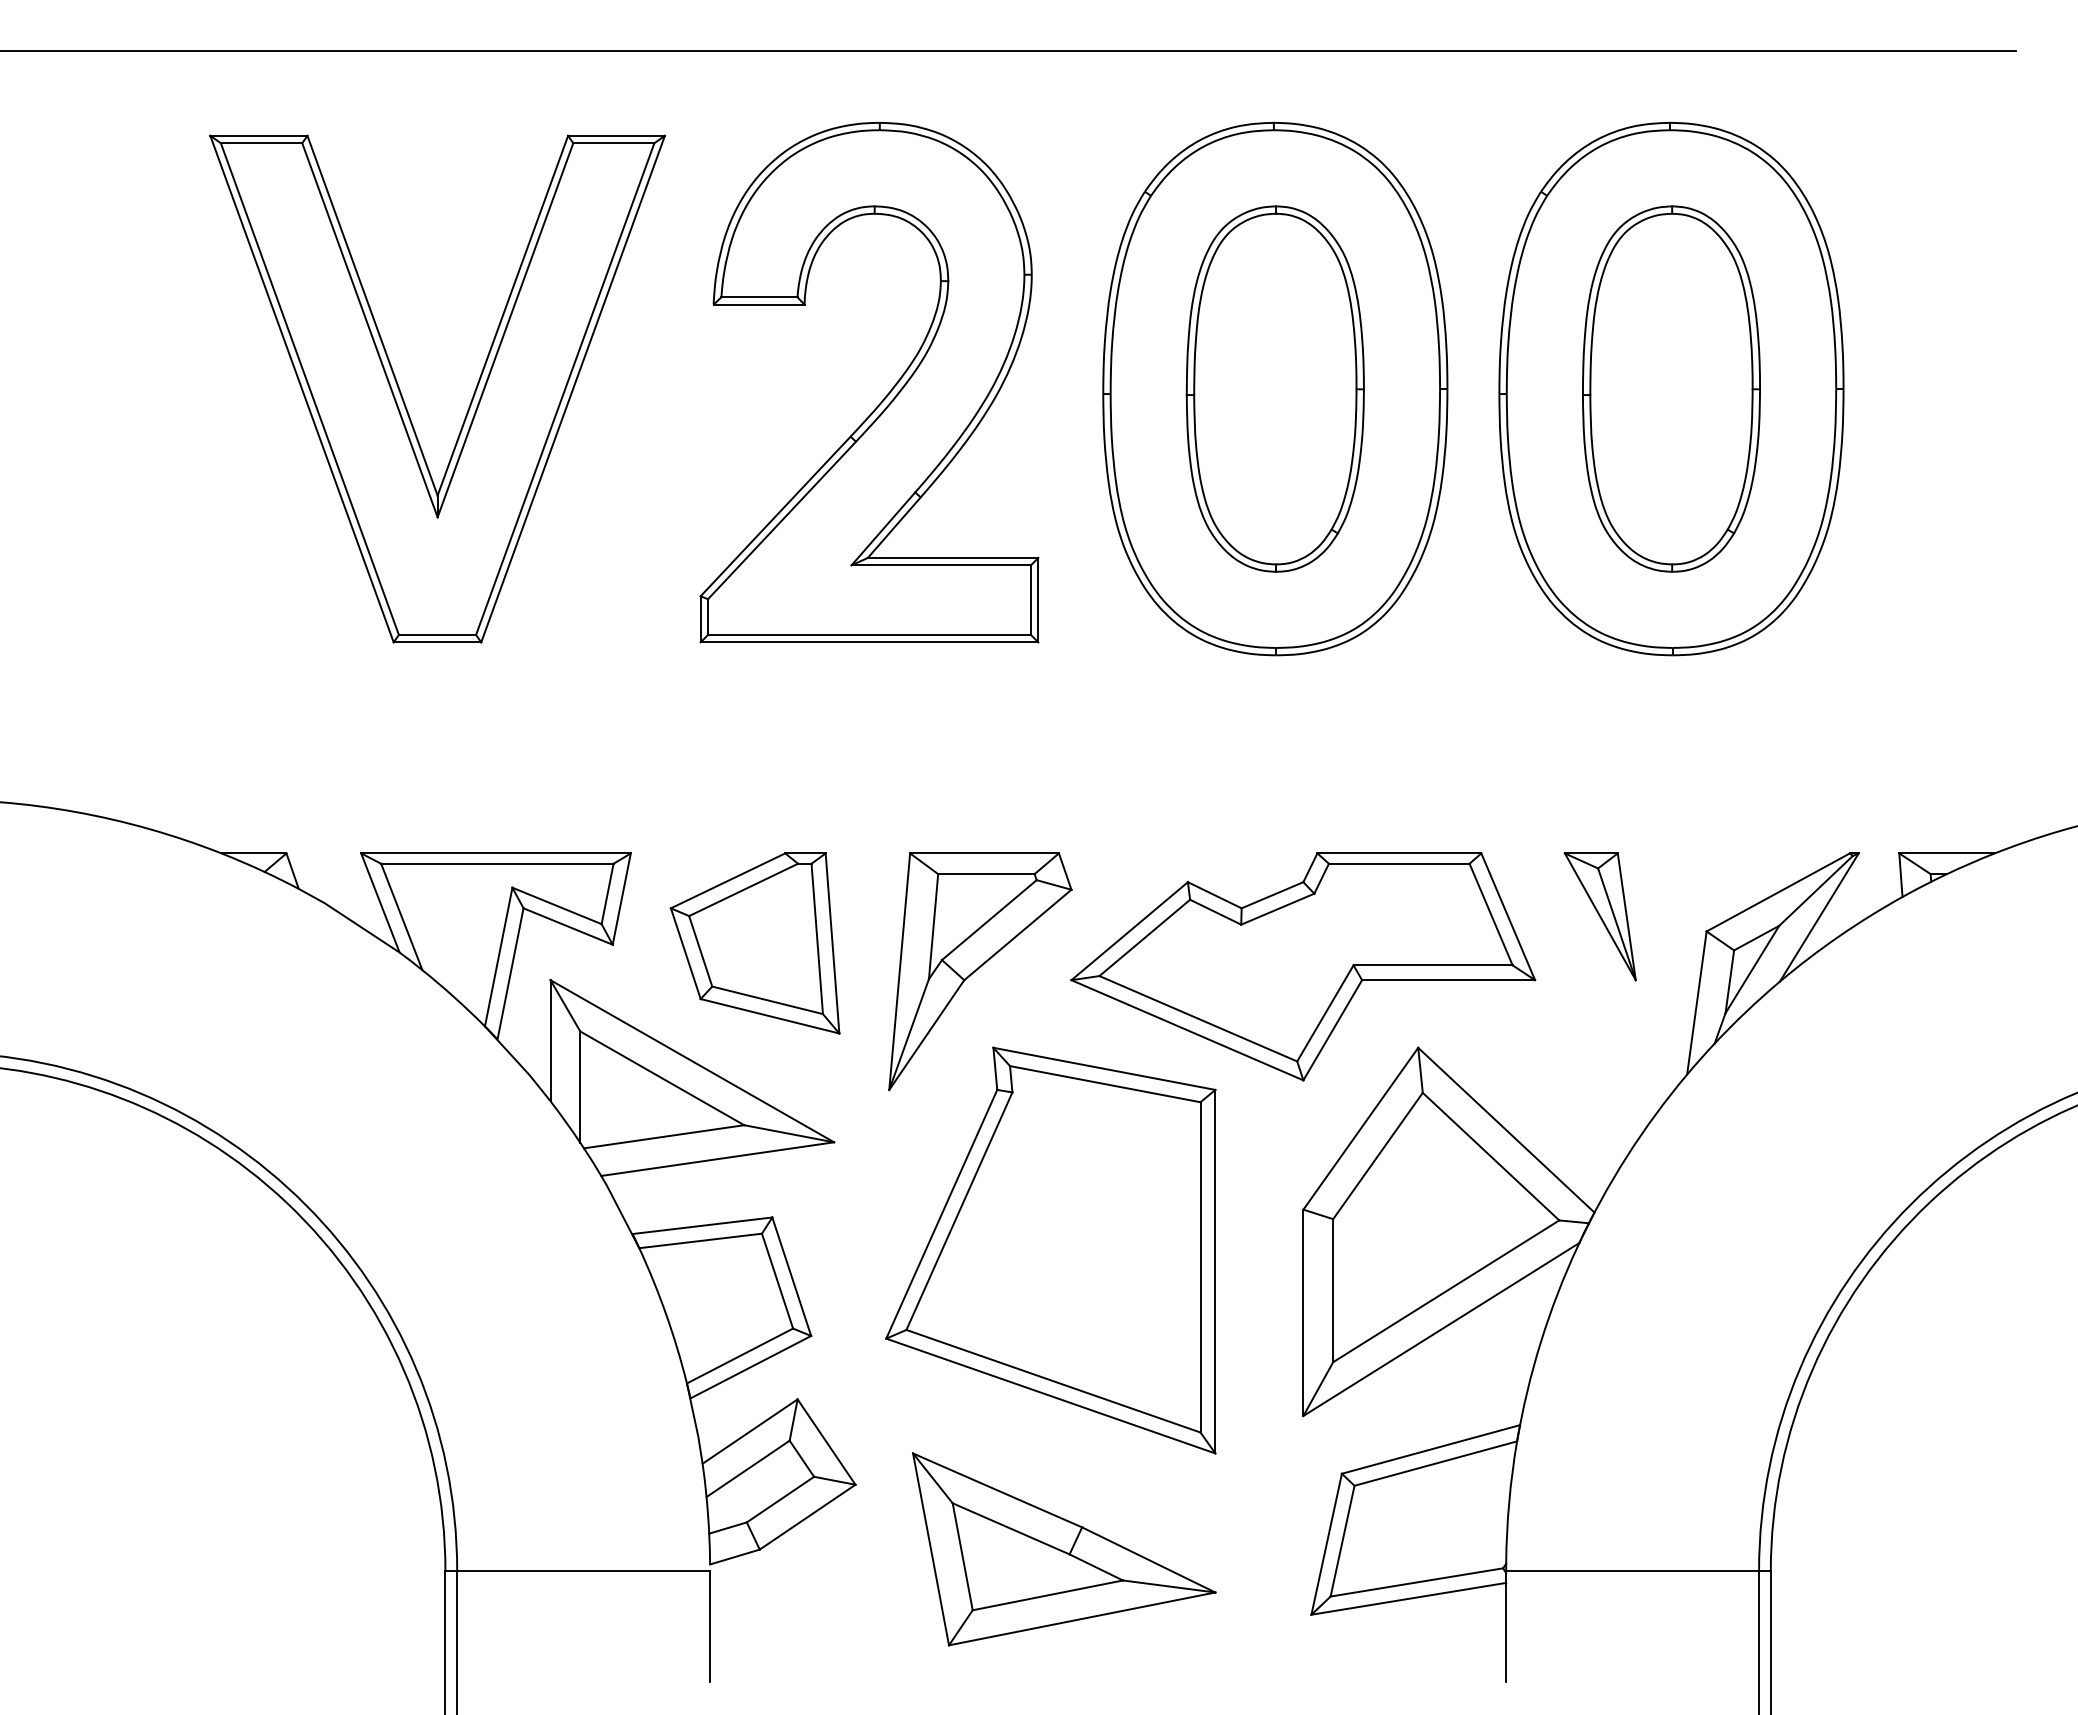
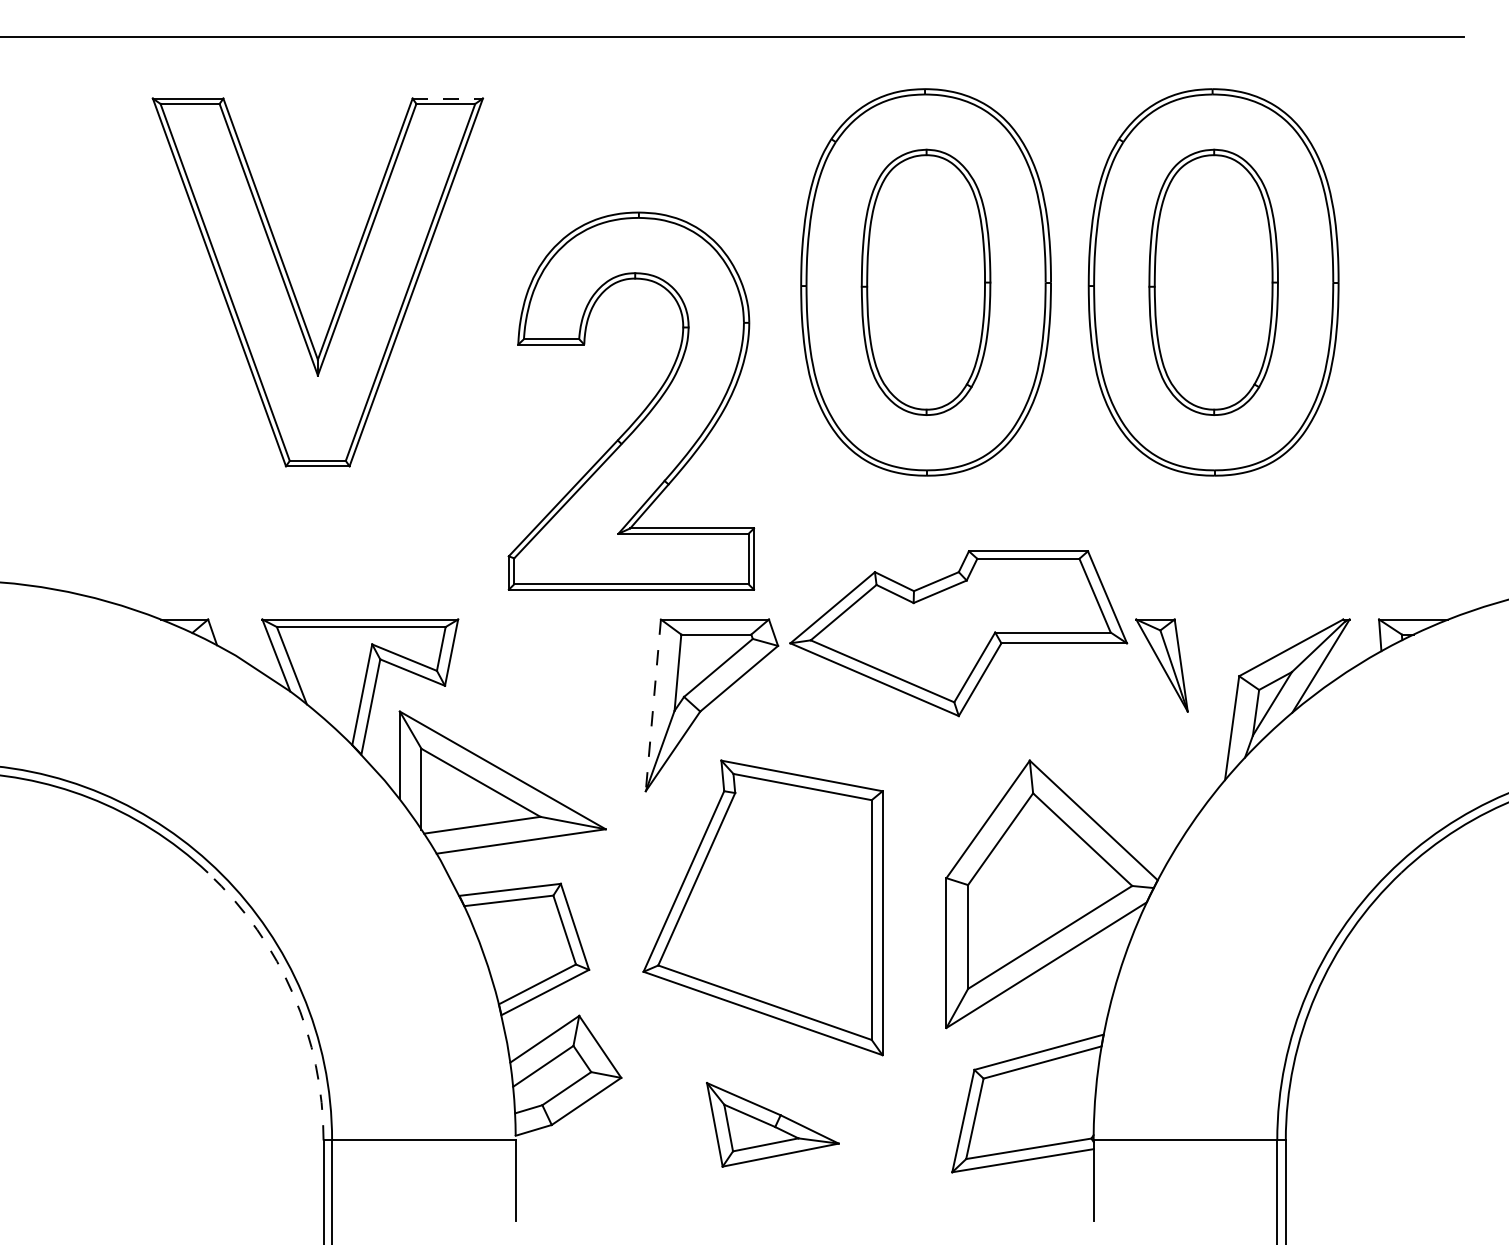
line: (617, 135) -> (448, 98), solid -> dashed
part: (887, 393) -> (644, 409), moved
part: (754, 943) -> (547, 684), removed
part: (1303, 966) -> (958, 633), moved
line: (899, 971) -> (653, 705), solid -> dashed
arc: (403, 1370) -> (293, 994), solid -> dashed
part: (1064, 1549) -> (773, 1124), size x0.6

